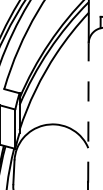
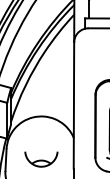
line: (87, 112) -> (73, 105), dashed -> solid
part: (52, 171) -> (41, 159), added

